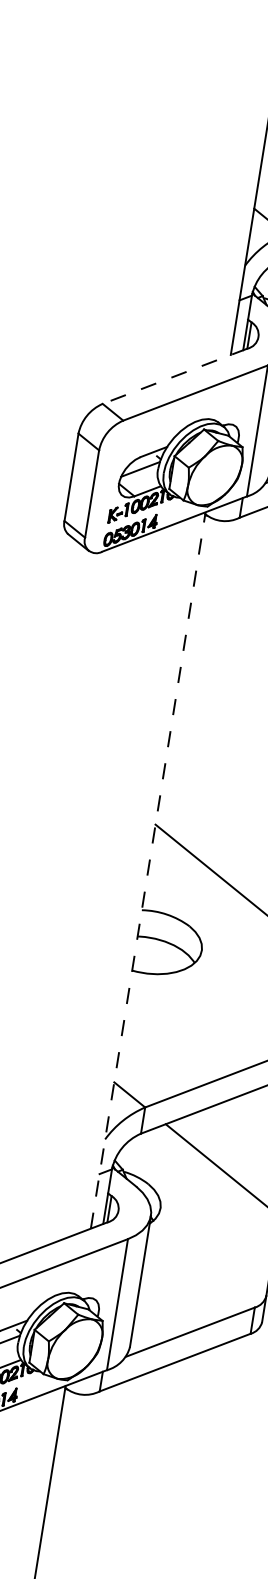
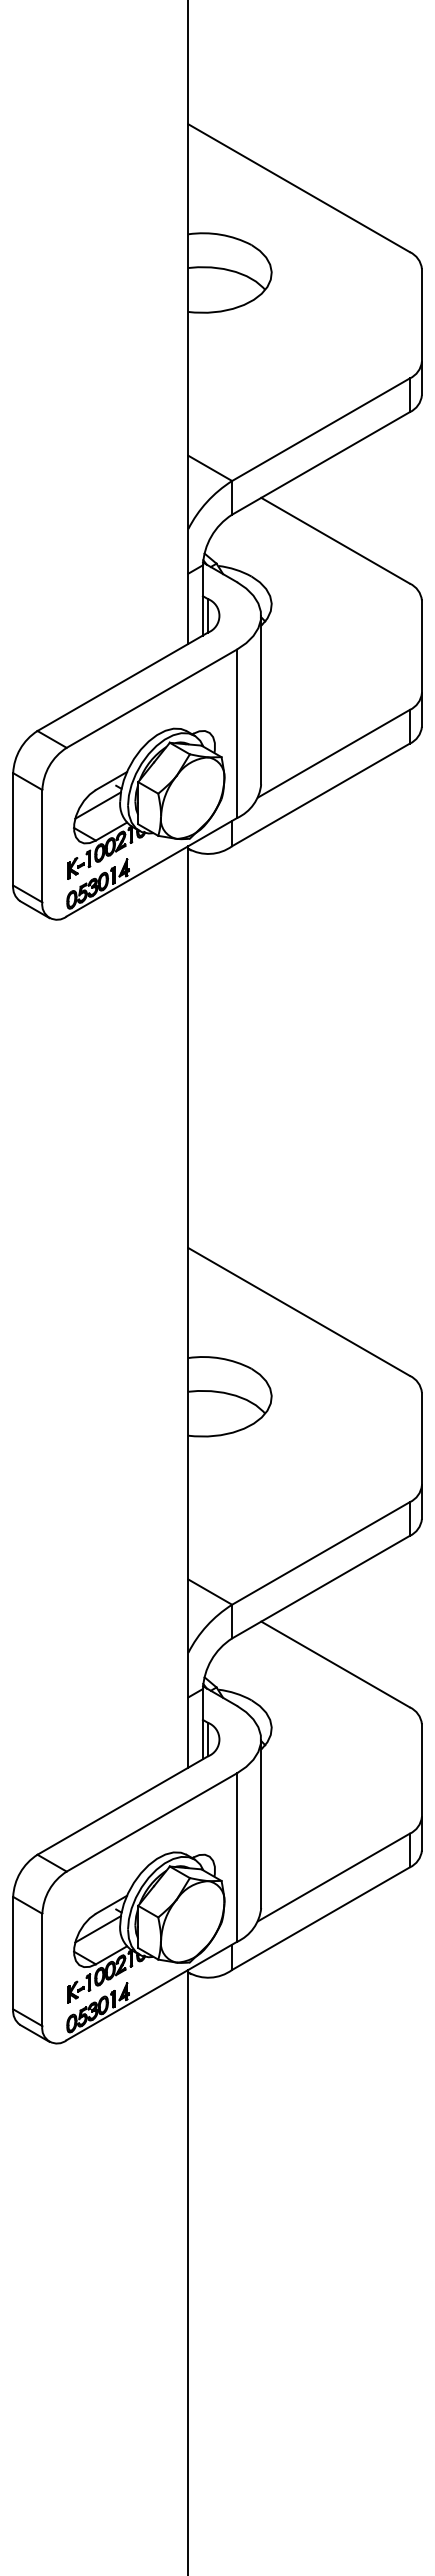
line: (174, 376) -> (122, 682), dashed -> solid
line: (148, 870) -> (188, 1306), dashed -> solid

